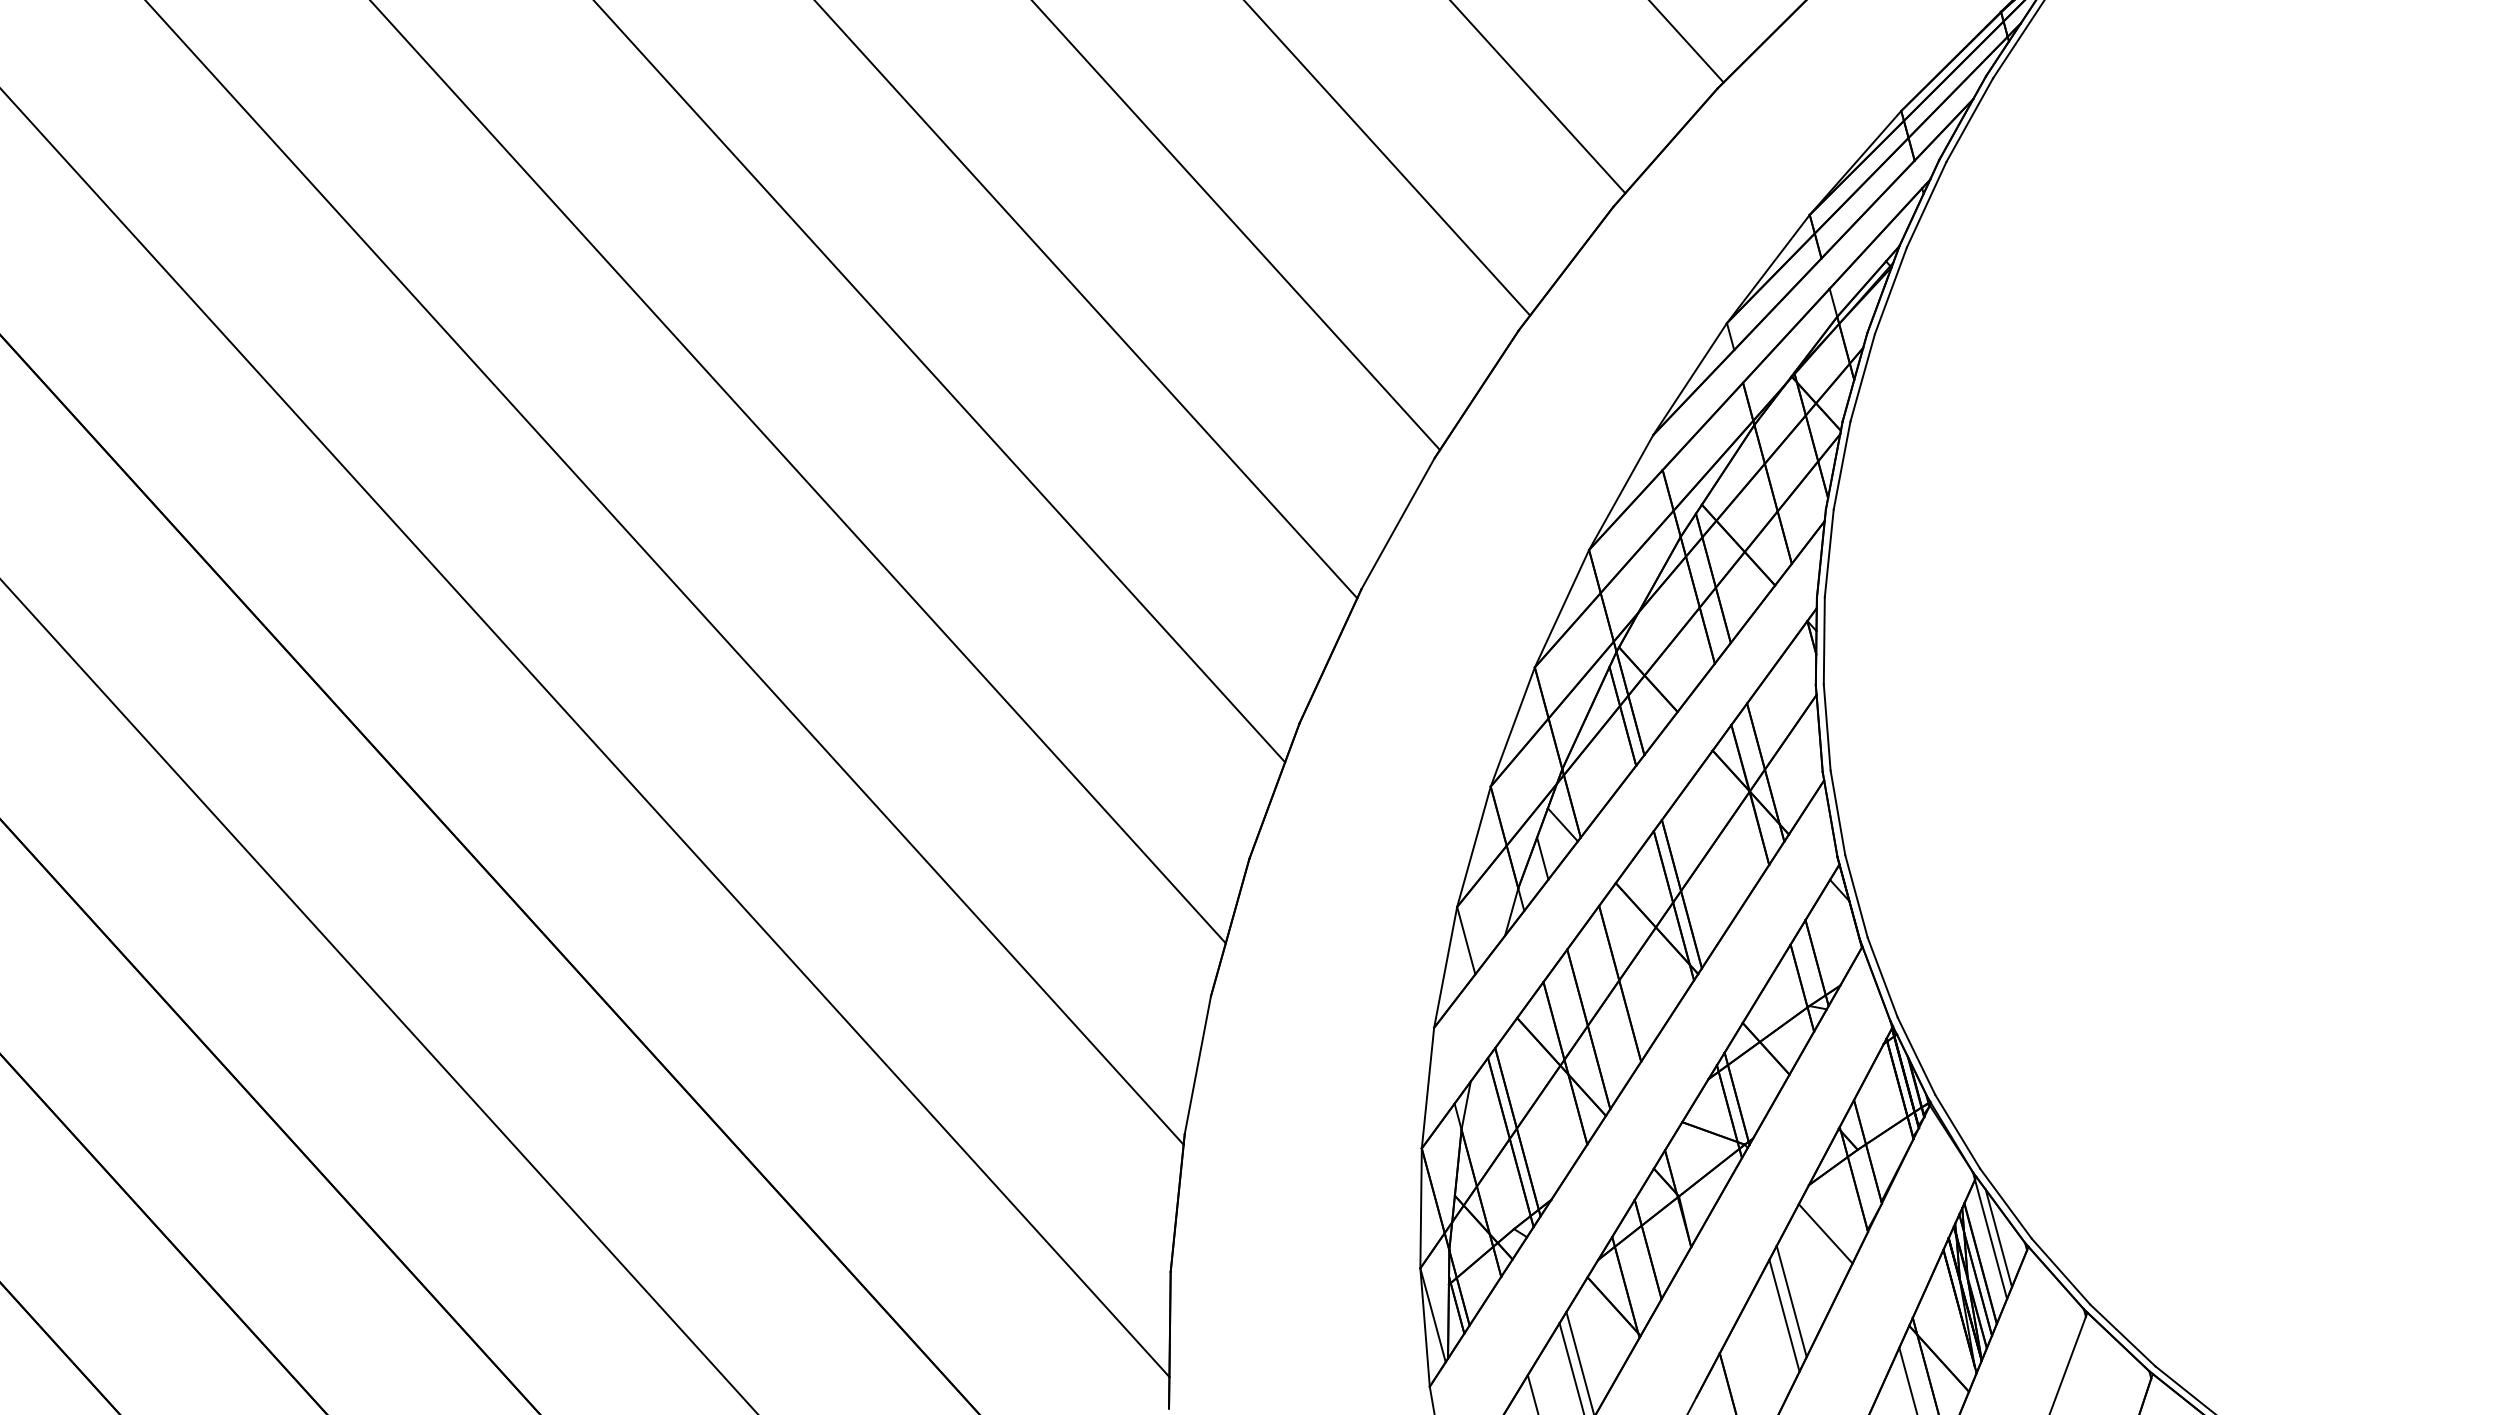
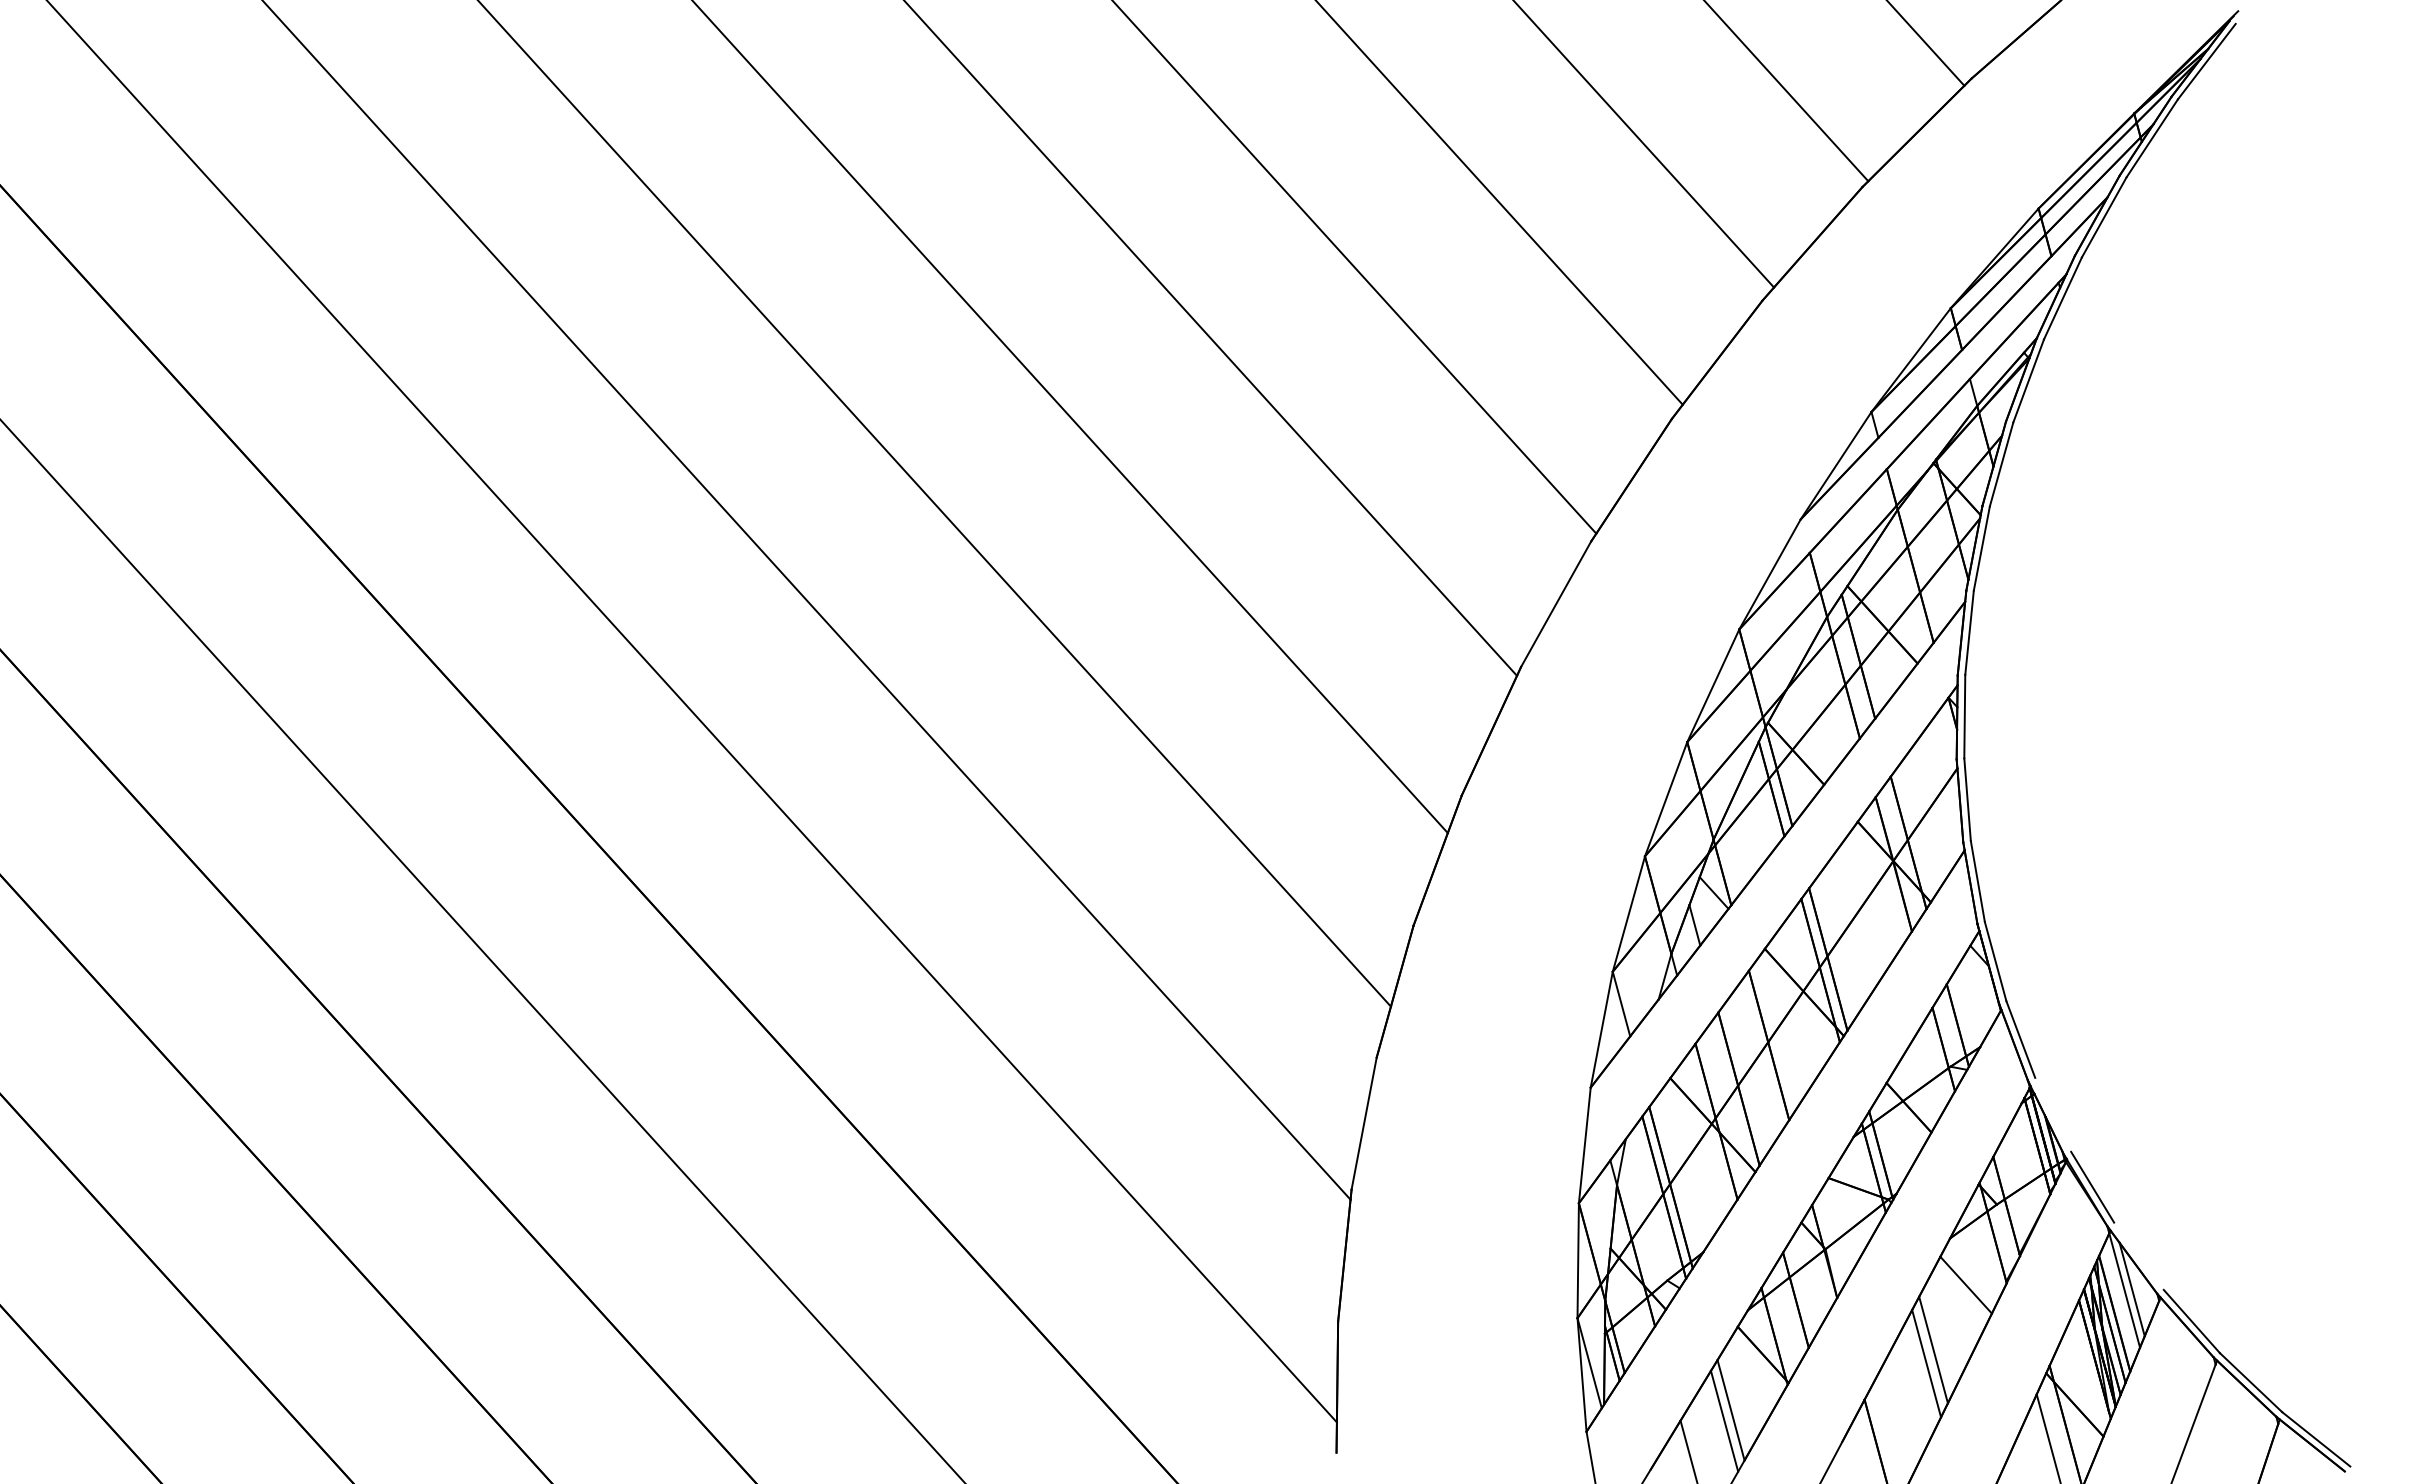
line: (1916, 1055) -> (2053, 1114), removed
line: (2005, 1202) -> (2138, 1255), removed

